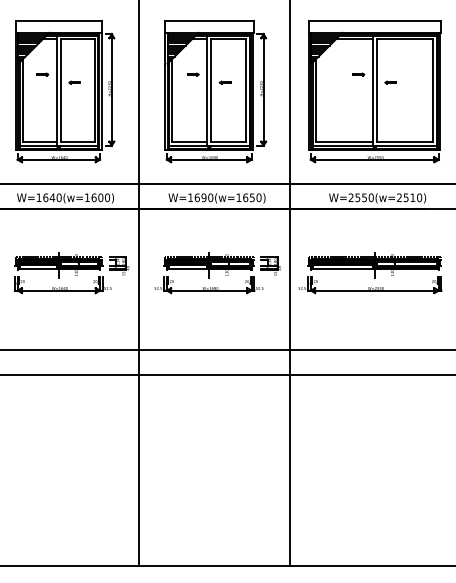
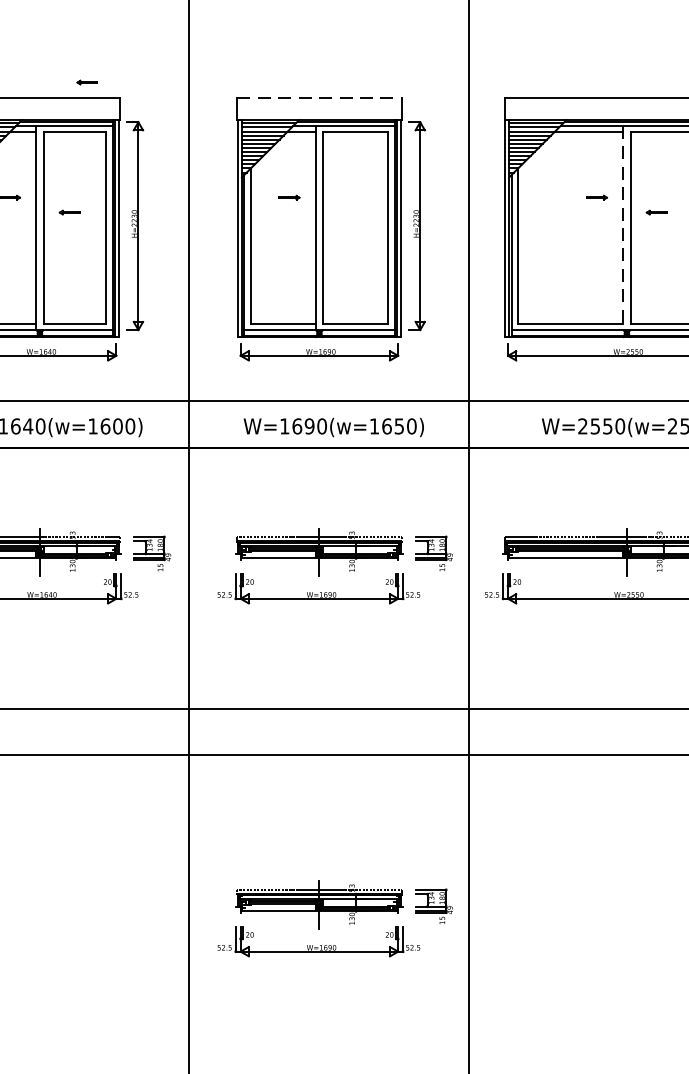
line: (209, 21) -> (319, 98), solid -> dashed
part: (225, 82) -> (87, 82), moved
line: (372, 90) -> (622, 227), solid -> dashed
part: (217, 463) -> (334, 919), added

